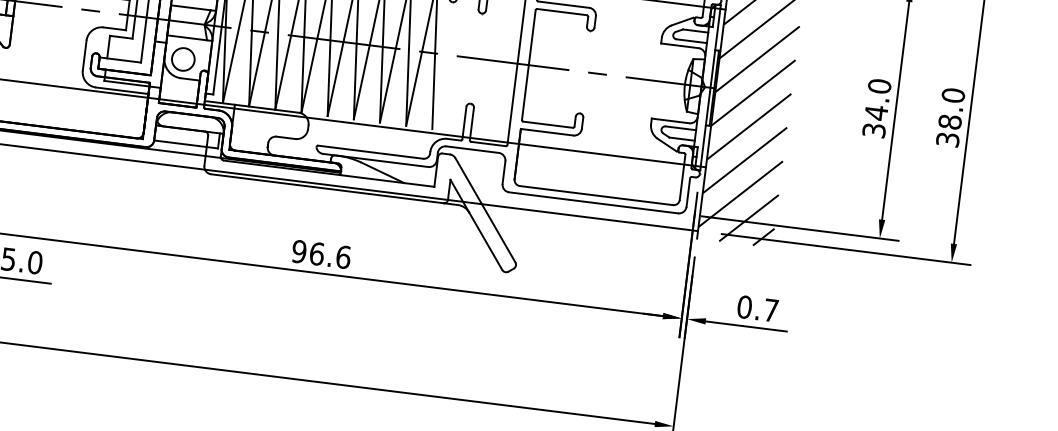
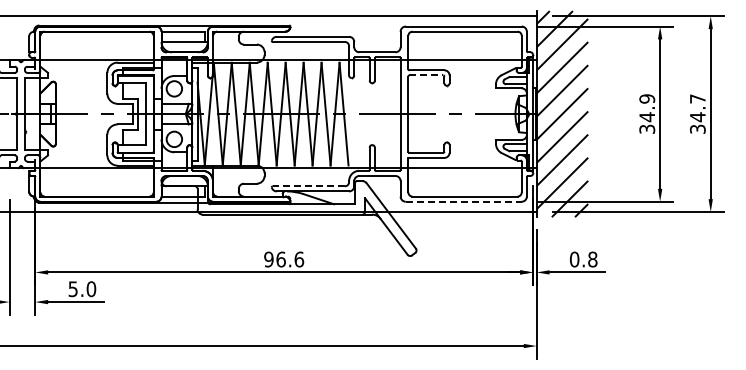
line: (562, 12) -> (426, 75), solid -> dashed
text: (880, 85) -> (647, 98), 34.0 -> 34.9
text: (951, 109) -> (697, 108), 38.0 -> 34.7
line: (370, 152) -> (308, 186), solid -> dashed
line: (593, 202) -> (463, 201), solid -> dashed
text: (770, 310) -> (592, 259), 0.7 -> 0.8

